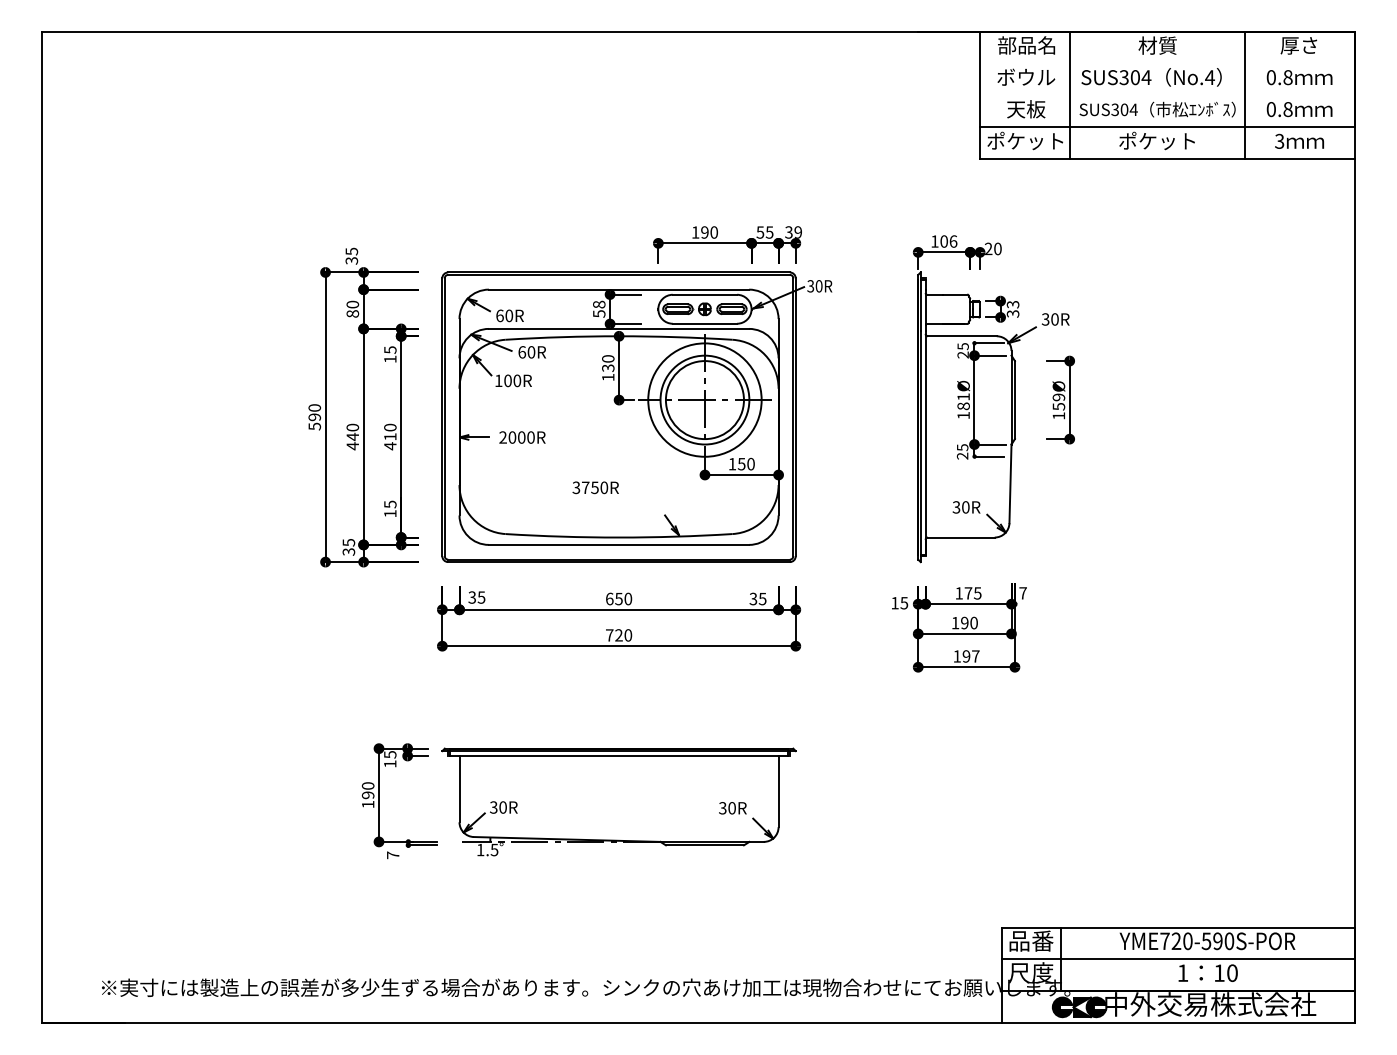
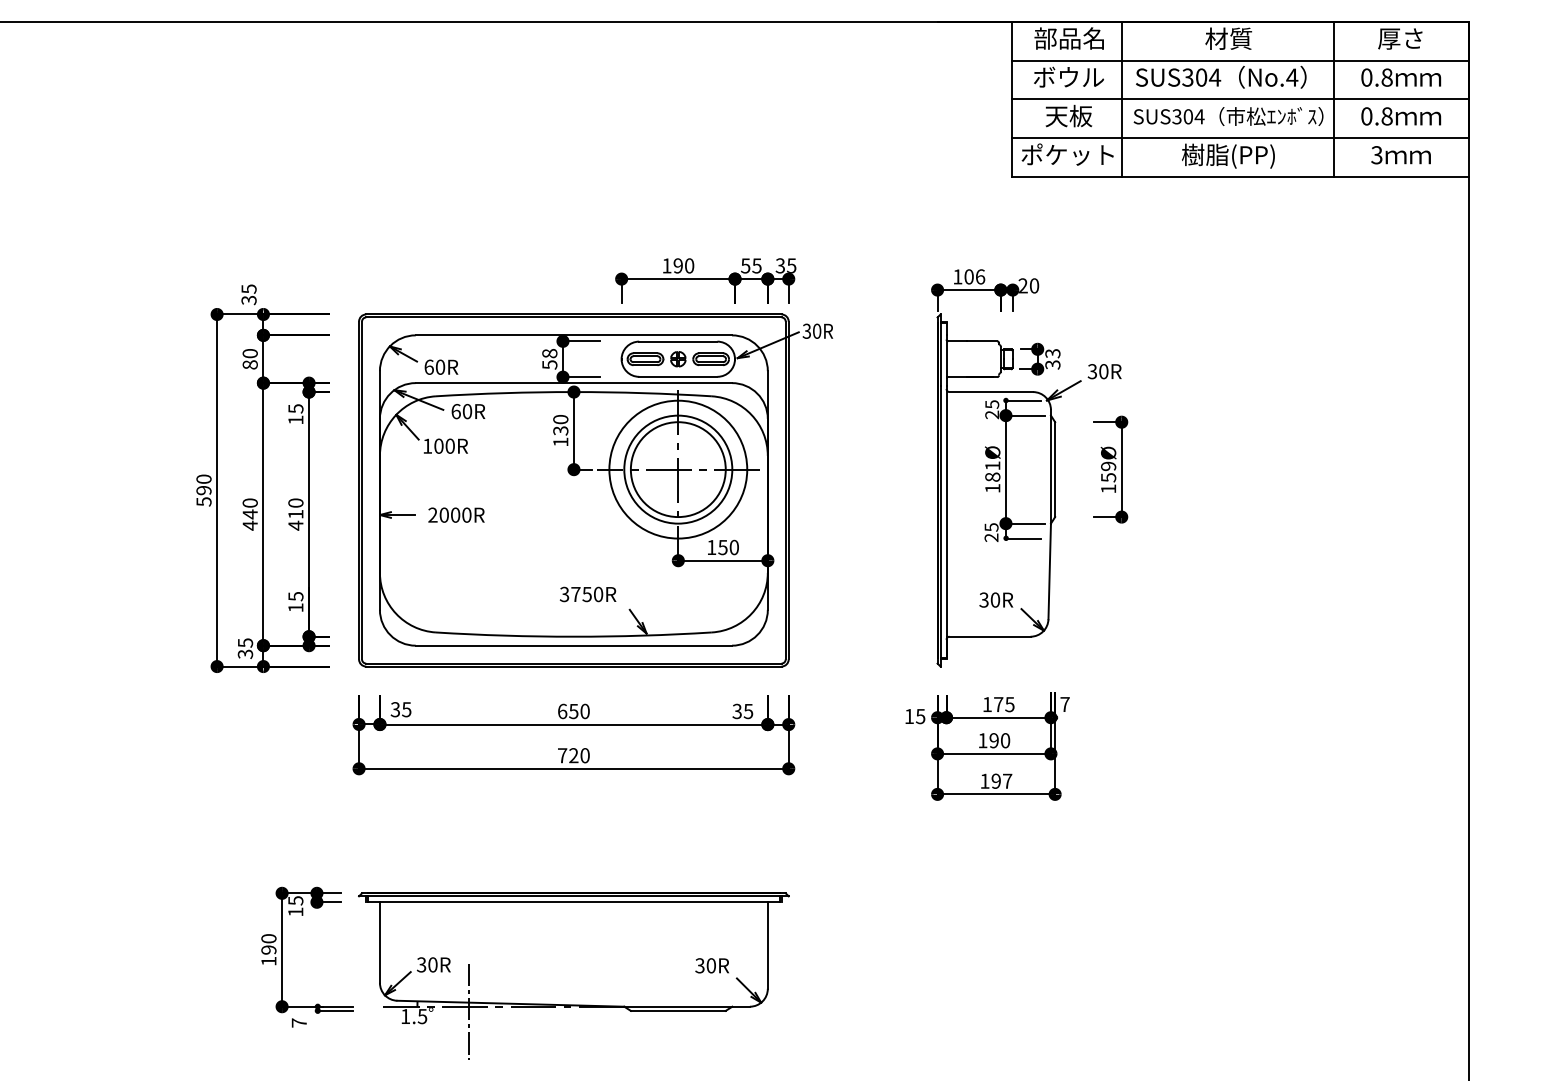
line: (1167, 63) -> (1240, 60), added
line: (1167, 95) -> (1240, 99), added
text: (1157, 141) -> (1228, 155), ポケット -> 樹脂(PP)
text: (797, 232) -> (790, 265), 39 -> 35
text: (595, 487) -> (587, 594), moved
line: (533, 845) -> (469, 1011), added

